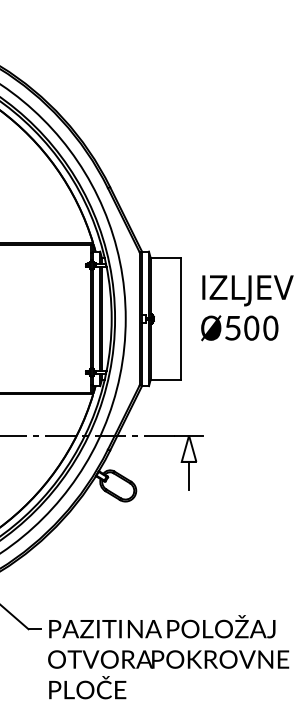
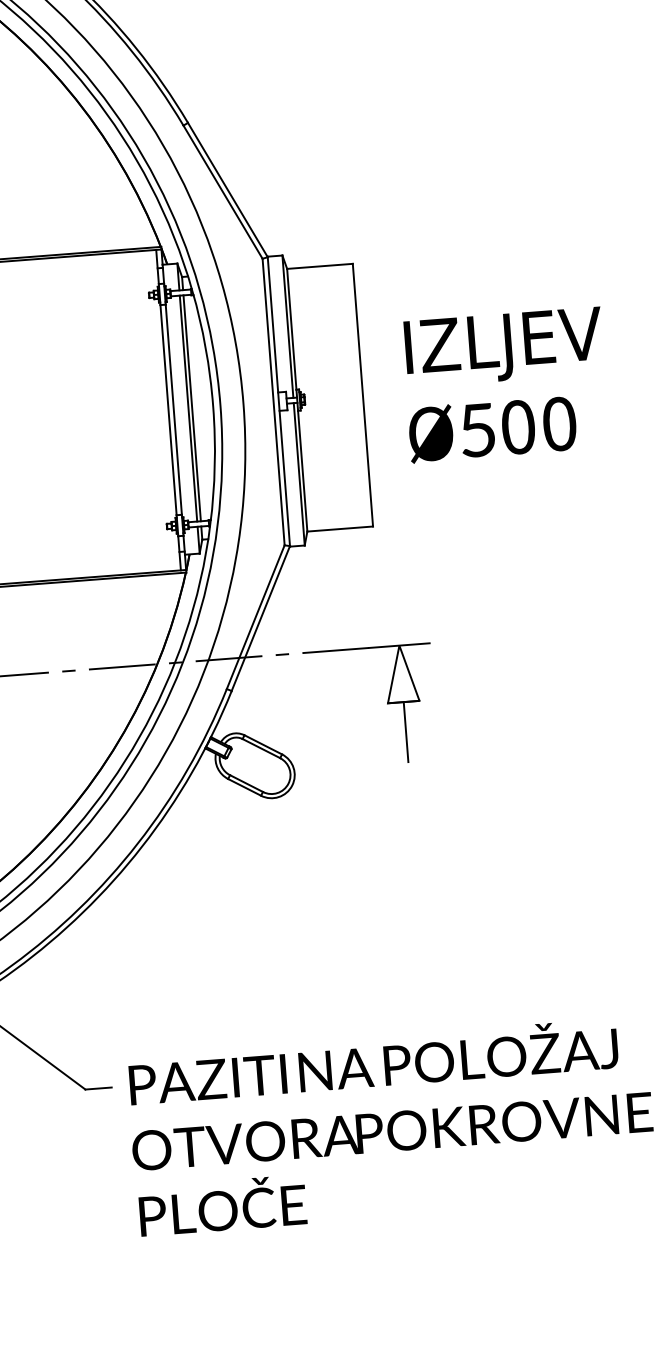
text: (247, 308) -> (506, 385), moved

